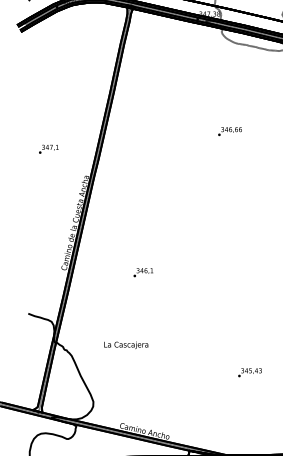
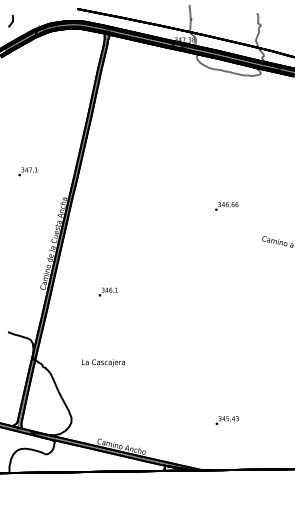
text: (229, 131) -> (226, 206), moved
text: (142, 272) -> (107, 291), moved
text: (249, 372) -> (226, 420), moved

